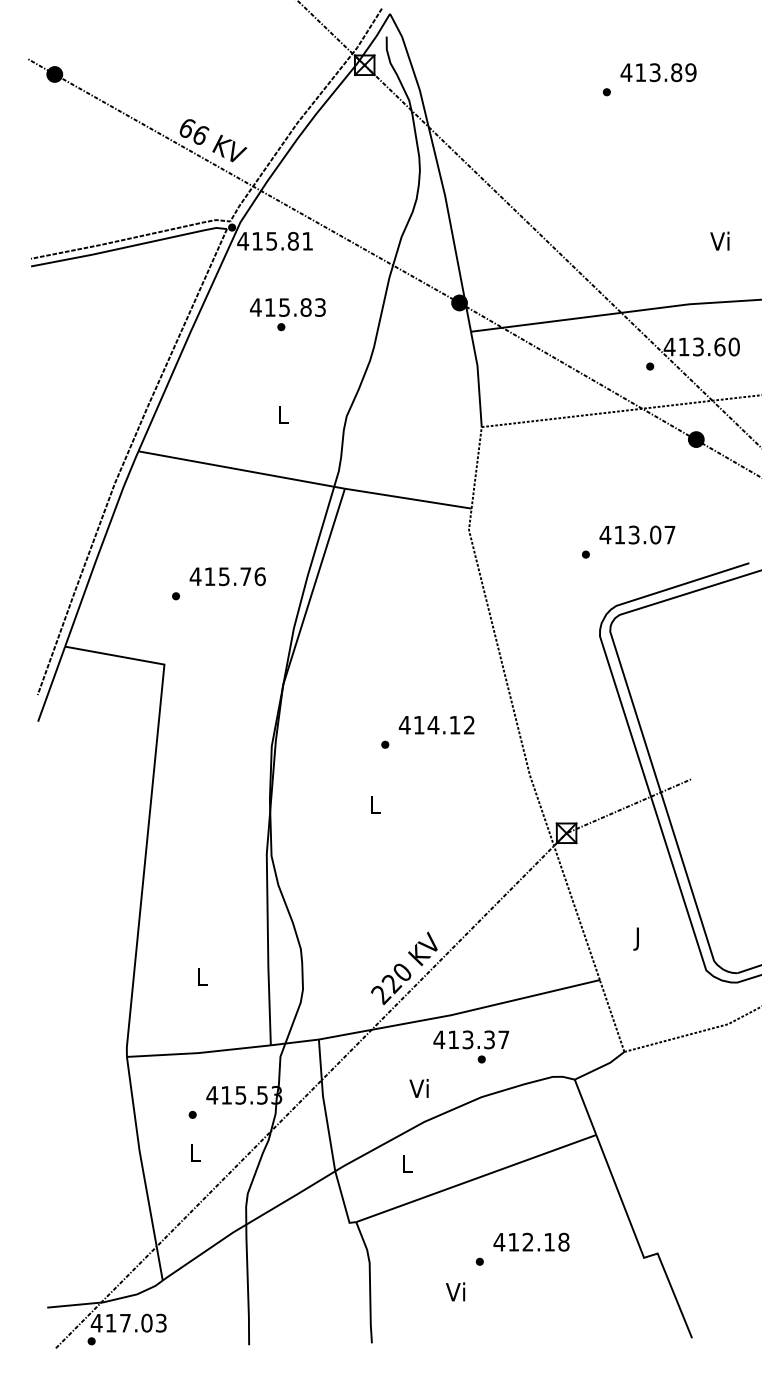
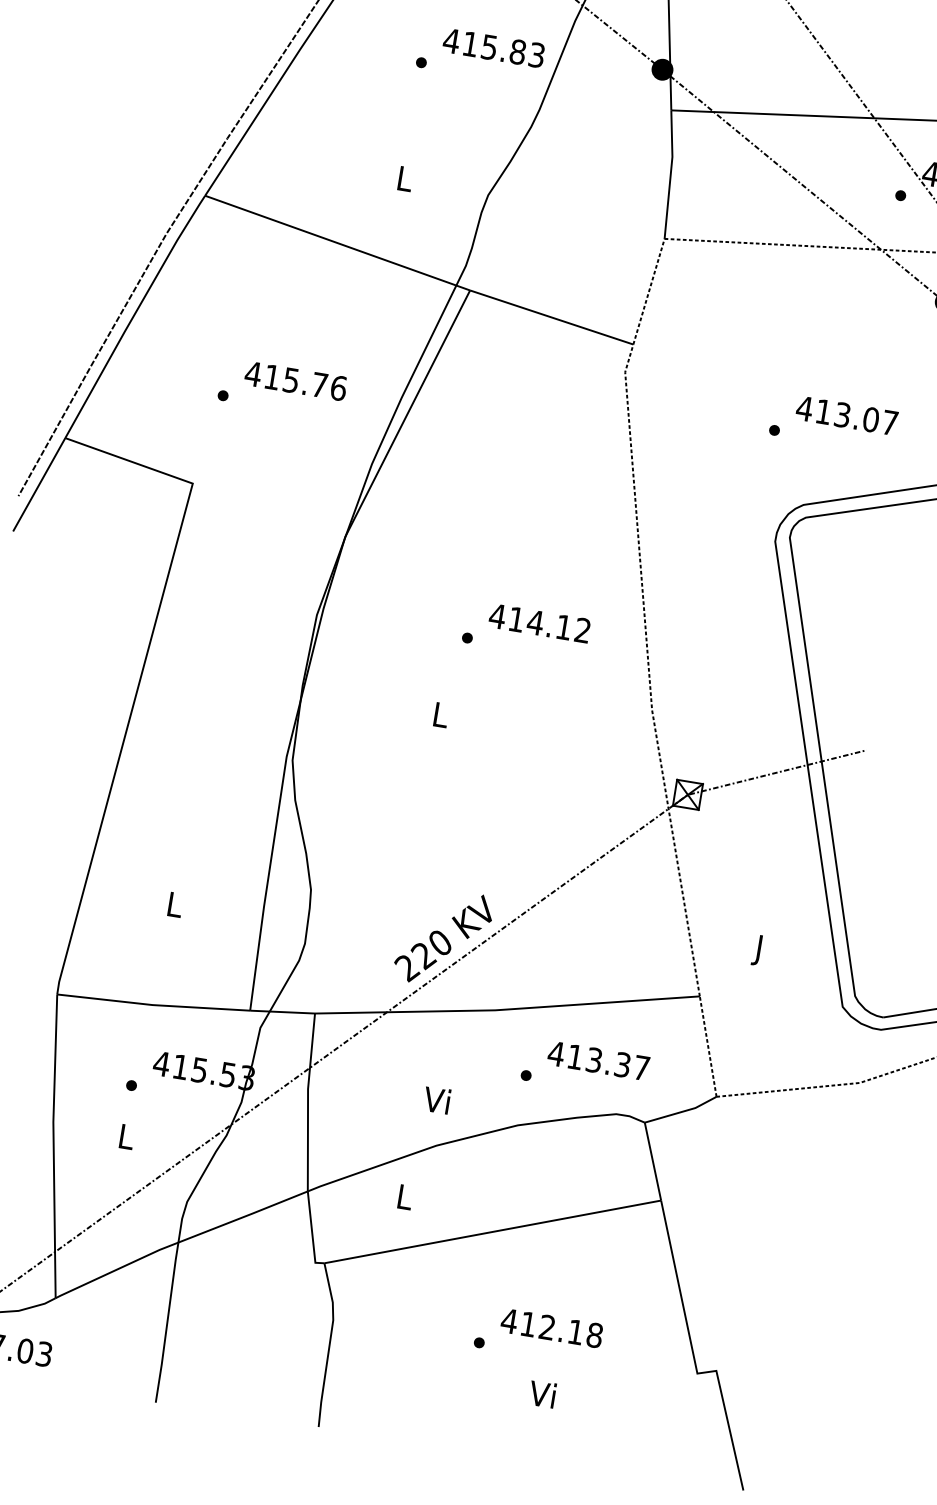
text: (287, 307) -> (493, 47), moved
text: (471, 1039) -> (598, 1060), moved
text: (455, 1291) -> (542, 1393), moved

